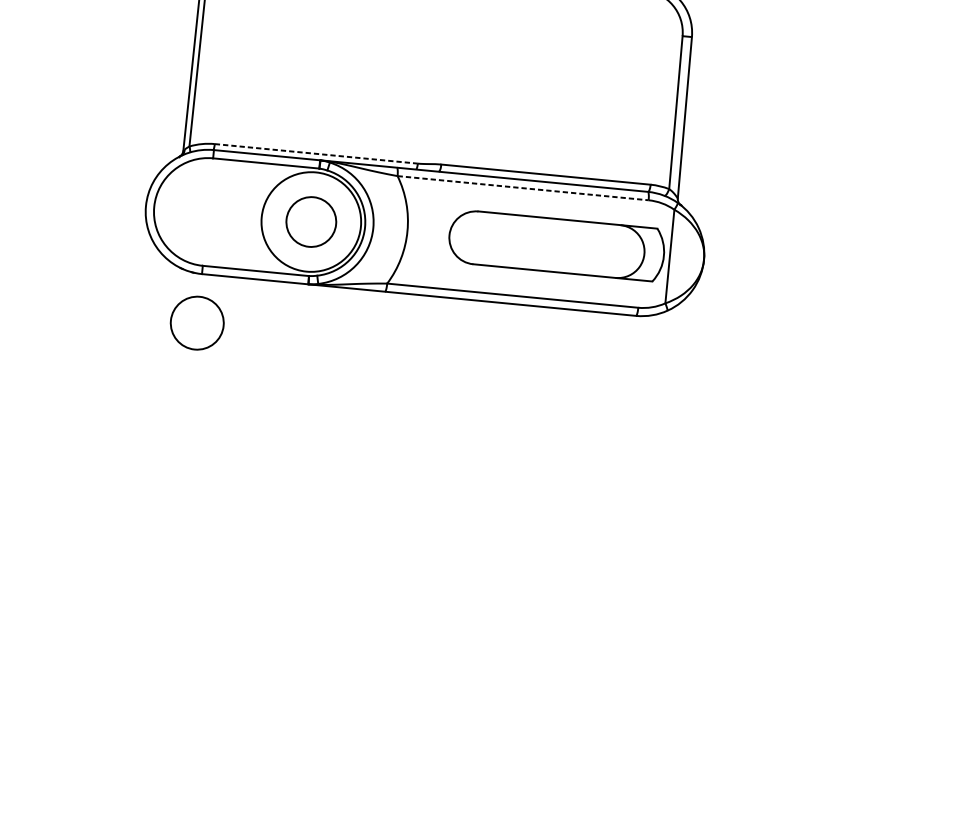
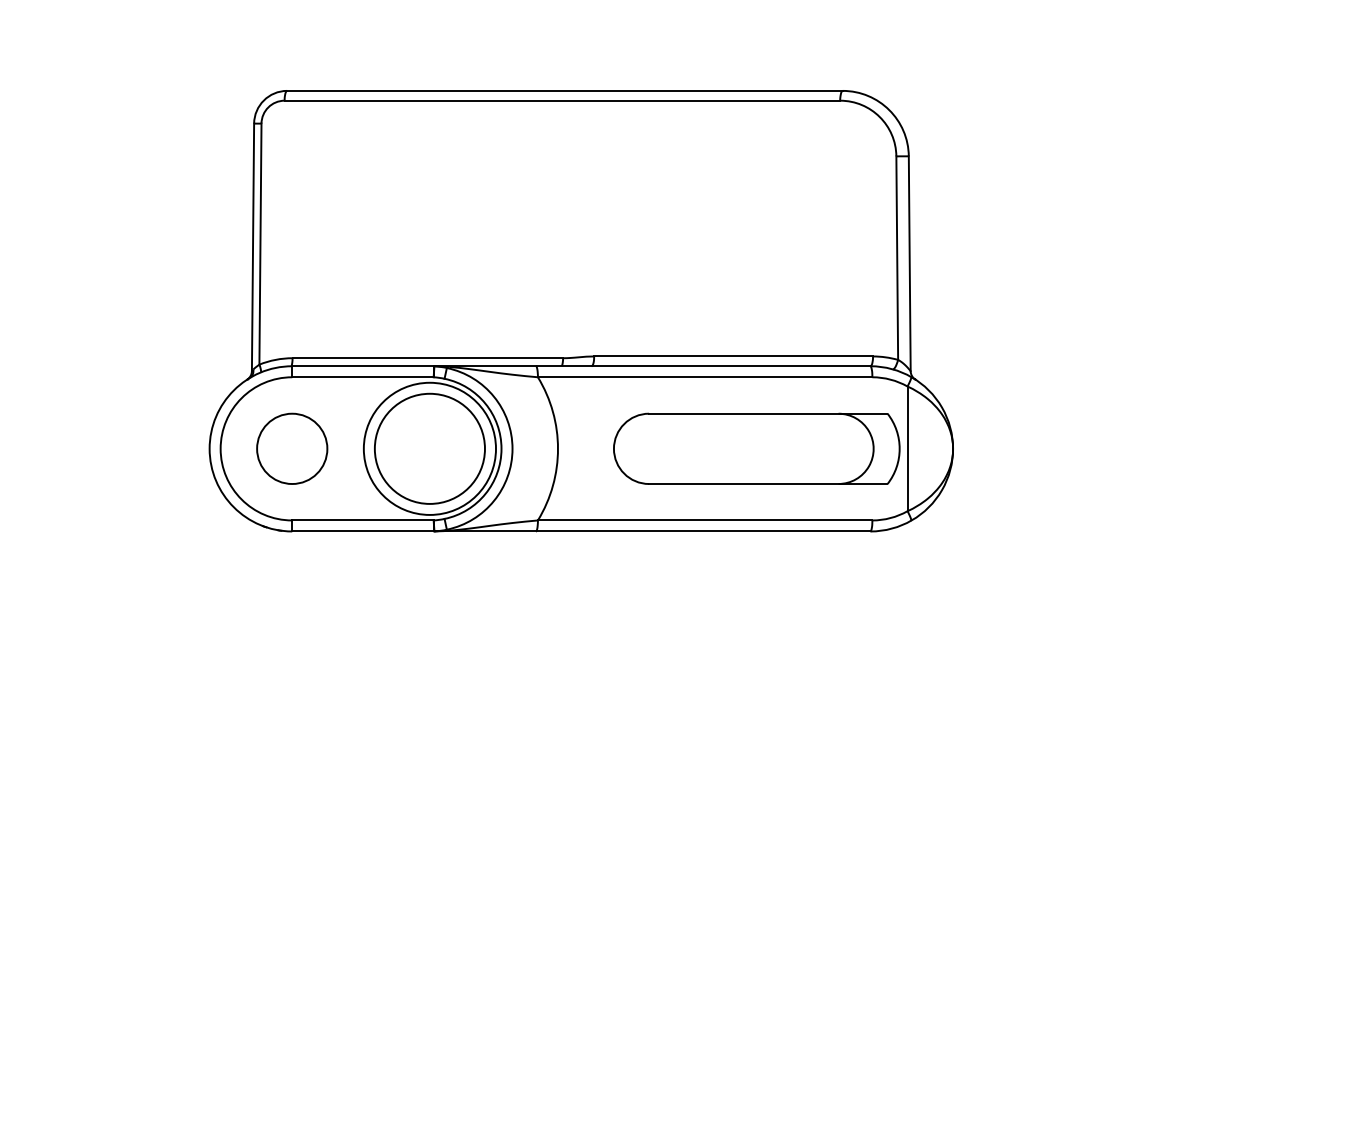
line: (316, 154) -> (428, 358), dashed -> solid
line: (523, 188) -> (705, 377), dashed -> solid
circle: (311, 221) -> (429, 448), size x1.67
circle: (197, 322) -> (292, 448), moved

